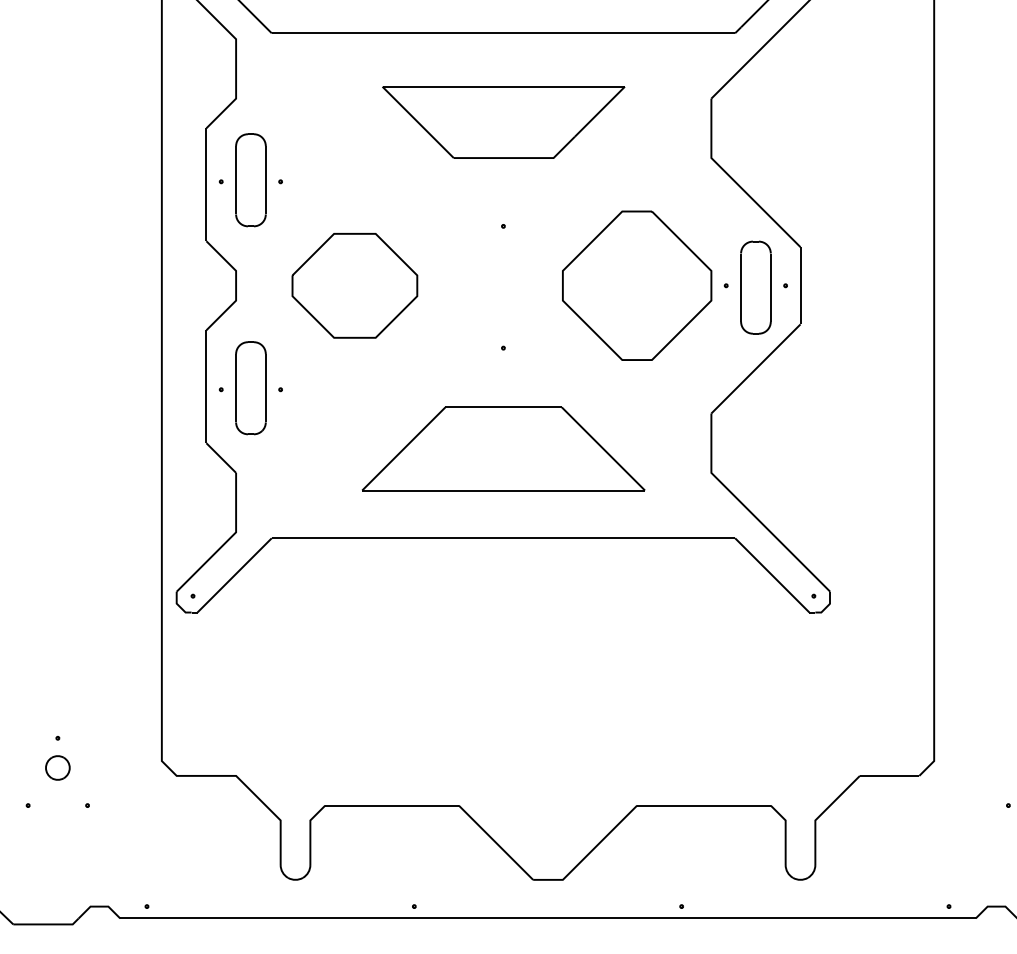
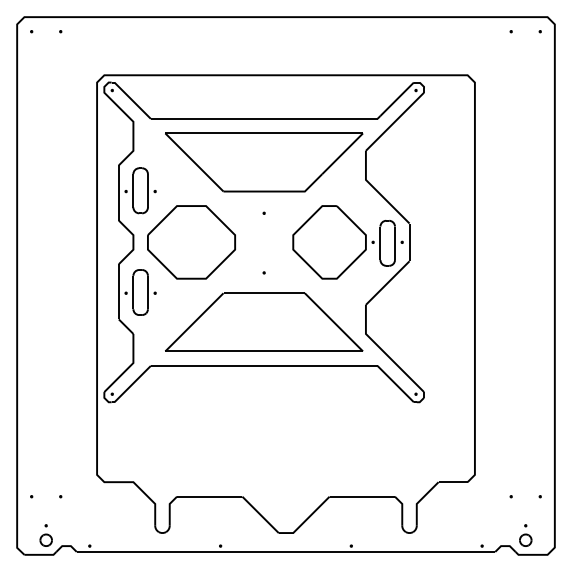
part: (504, 122) -> (264, 162), size x1.67
part: (354, 285) -> (191, 242), size x1.43
part: (504, 447) -> (264, 321), size x1.43
part: (56, 758) -> (45, 535), moved

